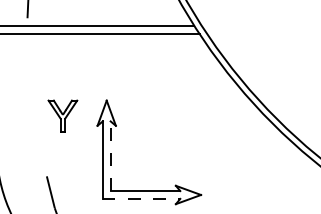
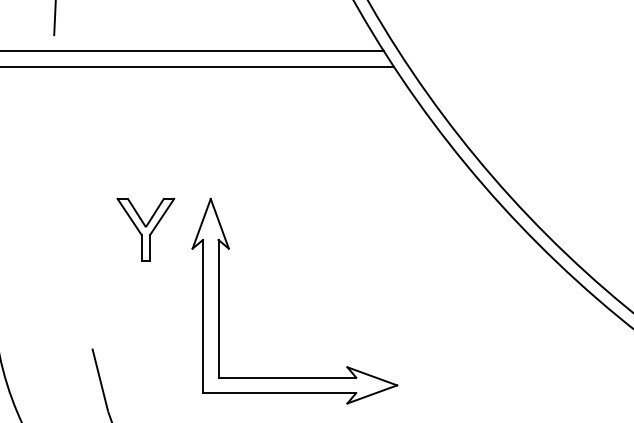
part: (62, 115) -> (145, 228), moved
line: (110, 156) -> (218, 309), dashed -> solid
line: (141, 198) -> (279, 392), dashed -> solid

